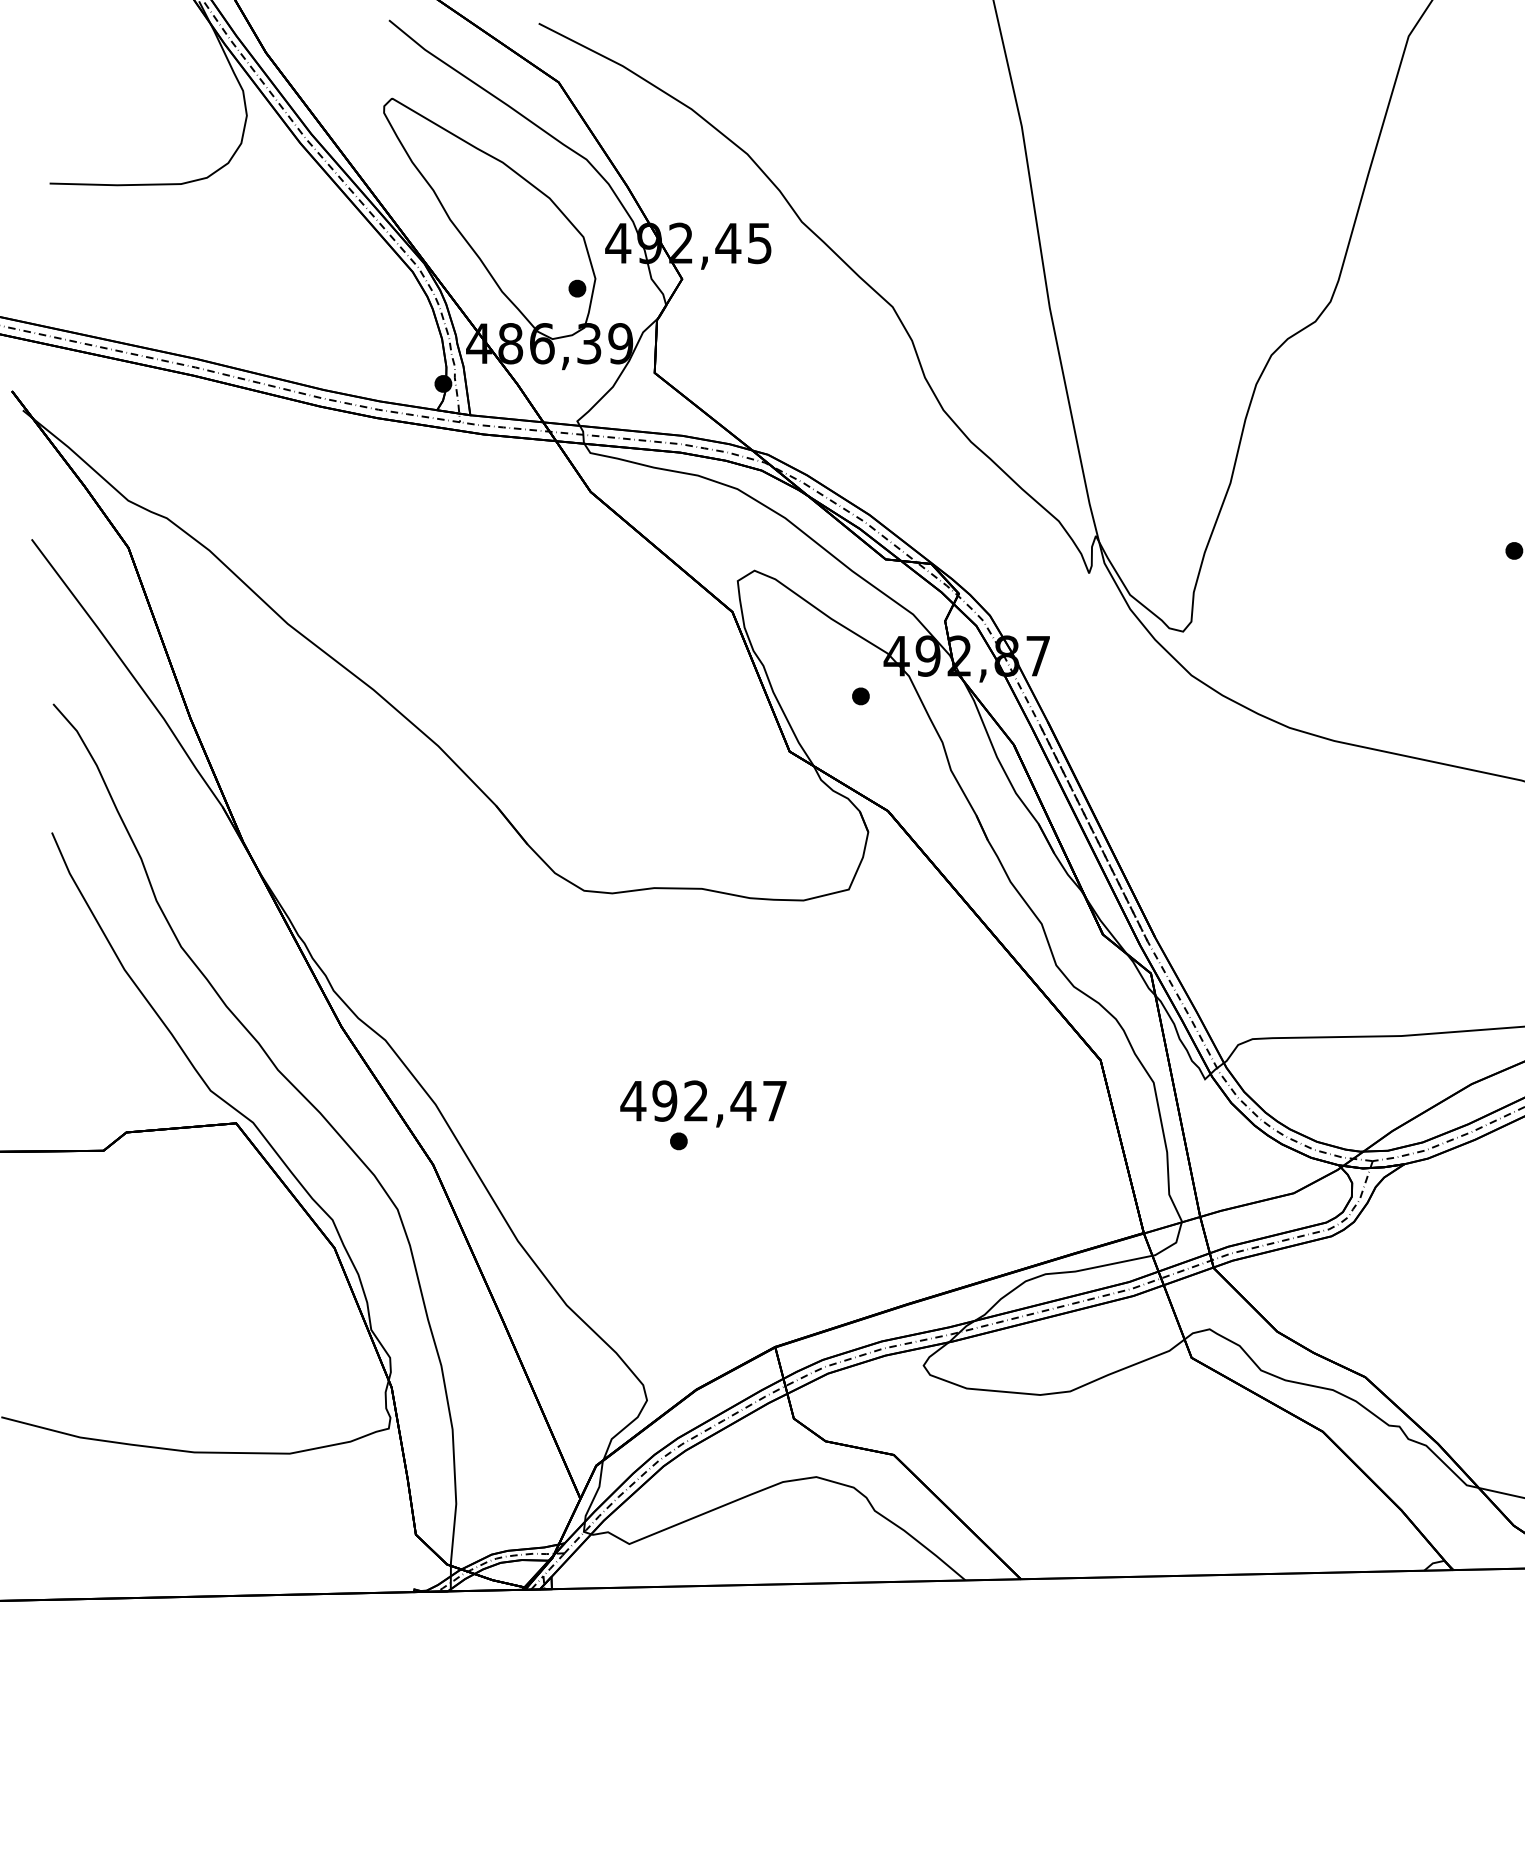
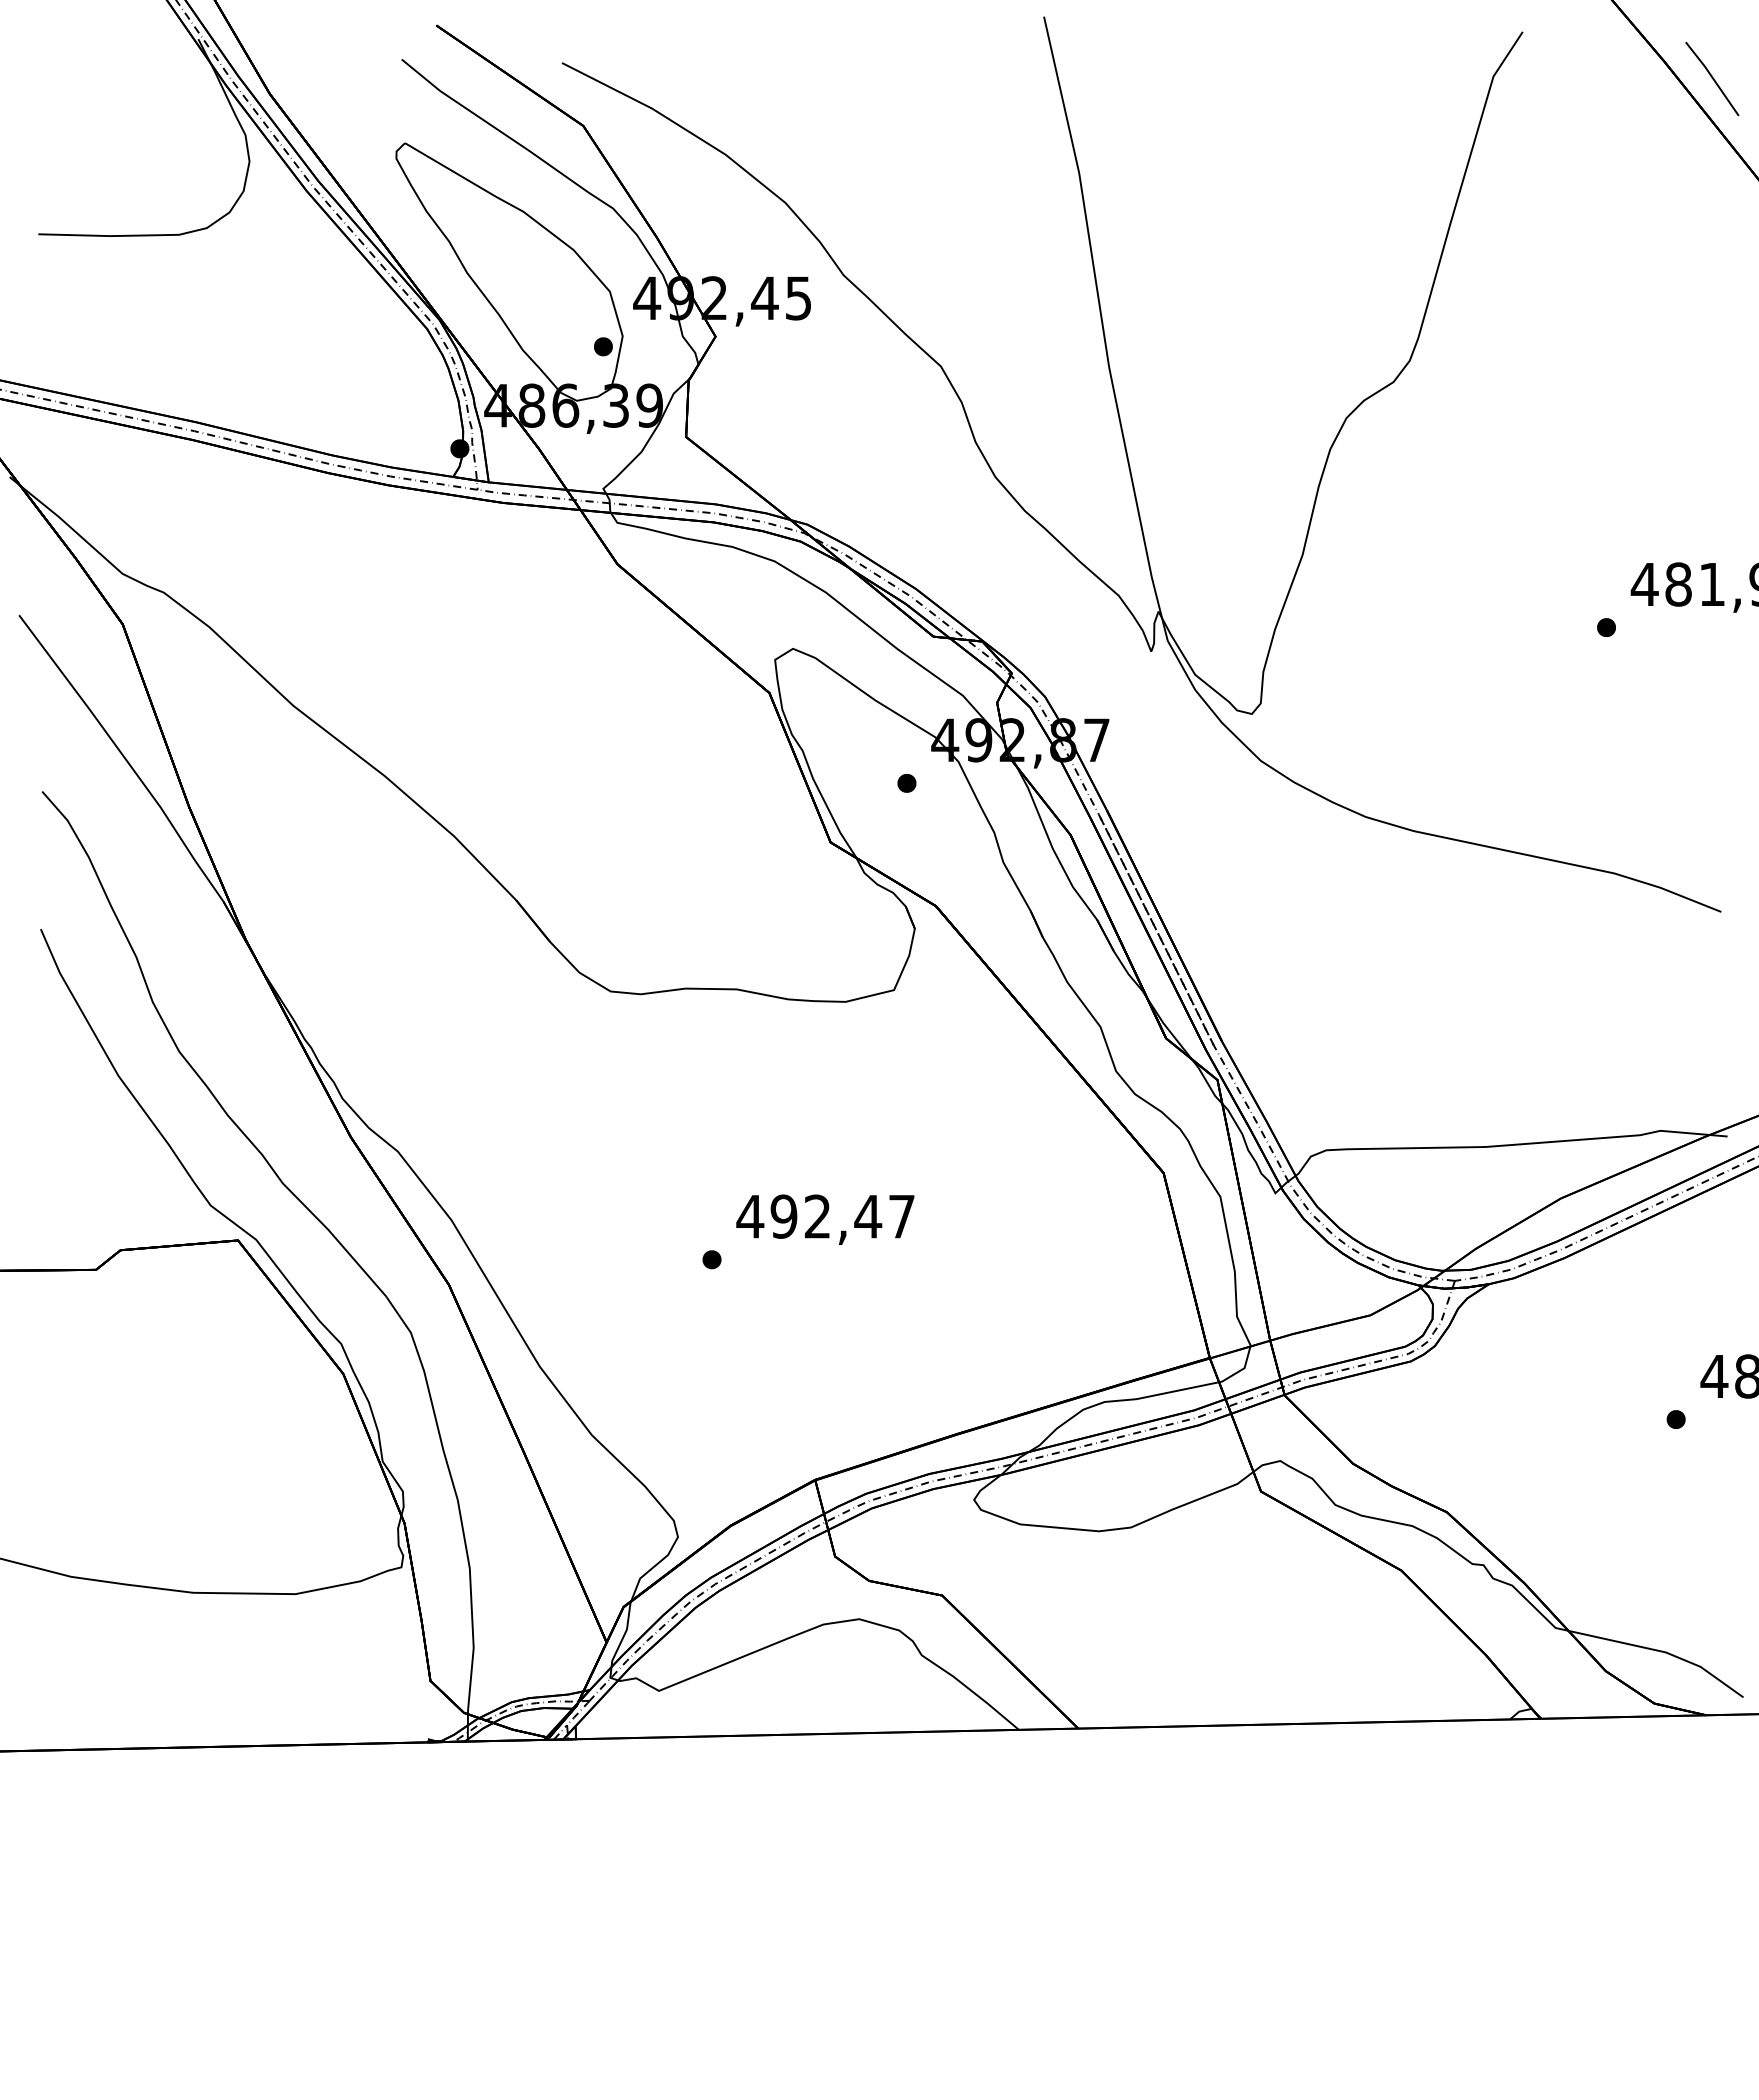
text: (703, 1103) -> (825, 1219), moved

